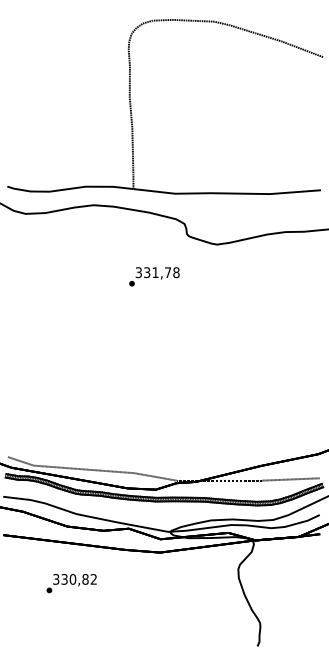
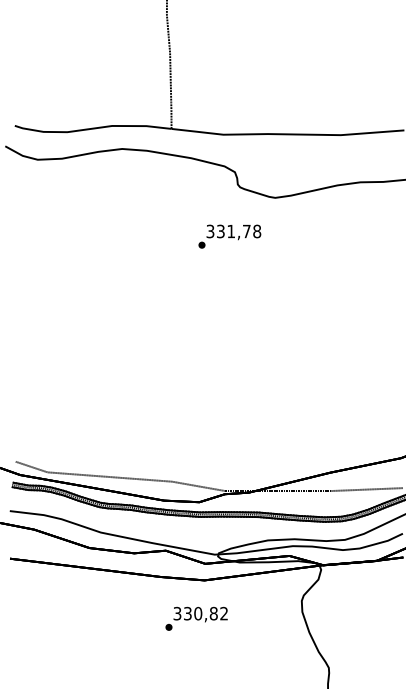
text: (154, 276) -> (229, 236), moved
text: (71, 583) -> (196, 618), moved

